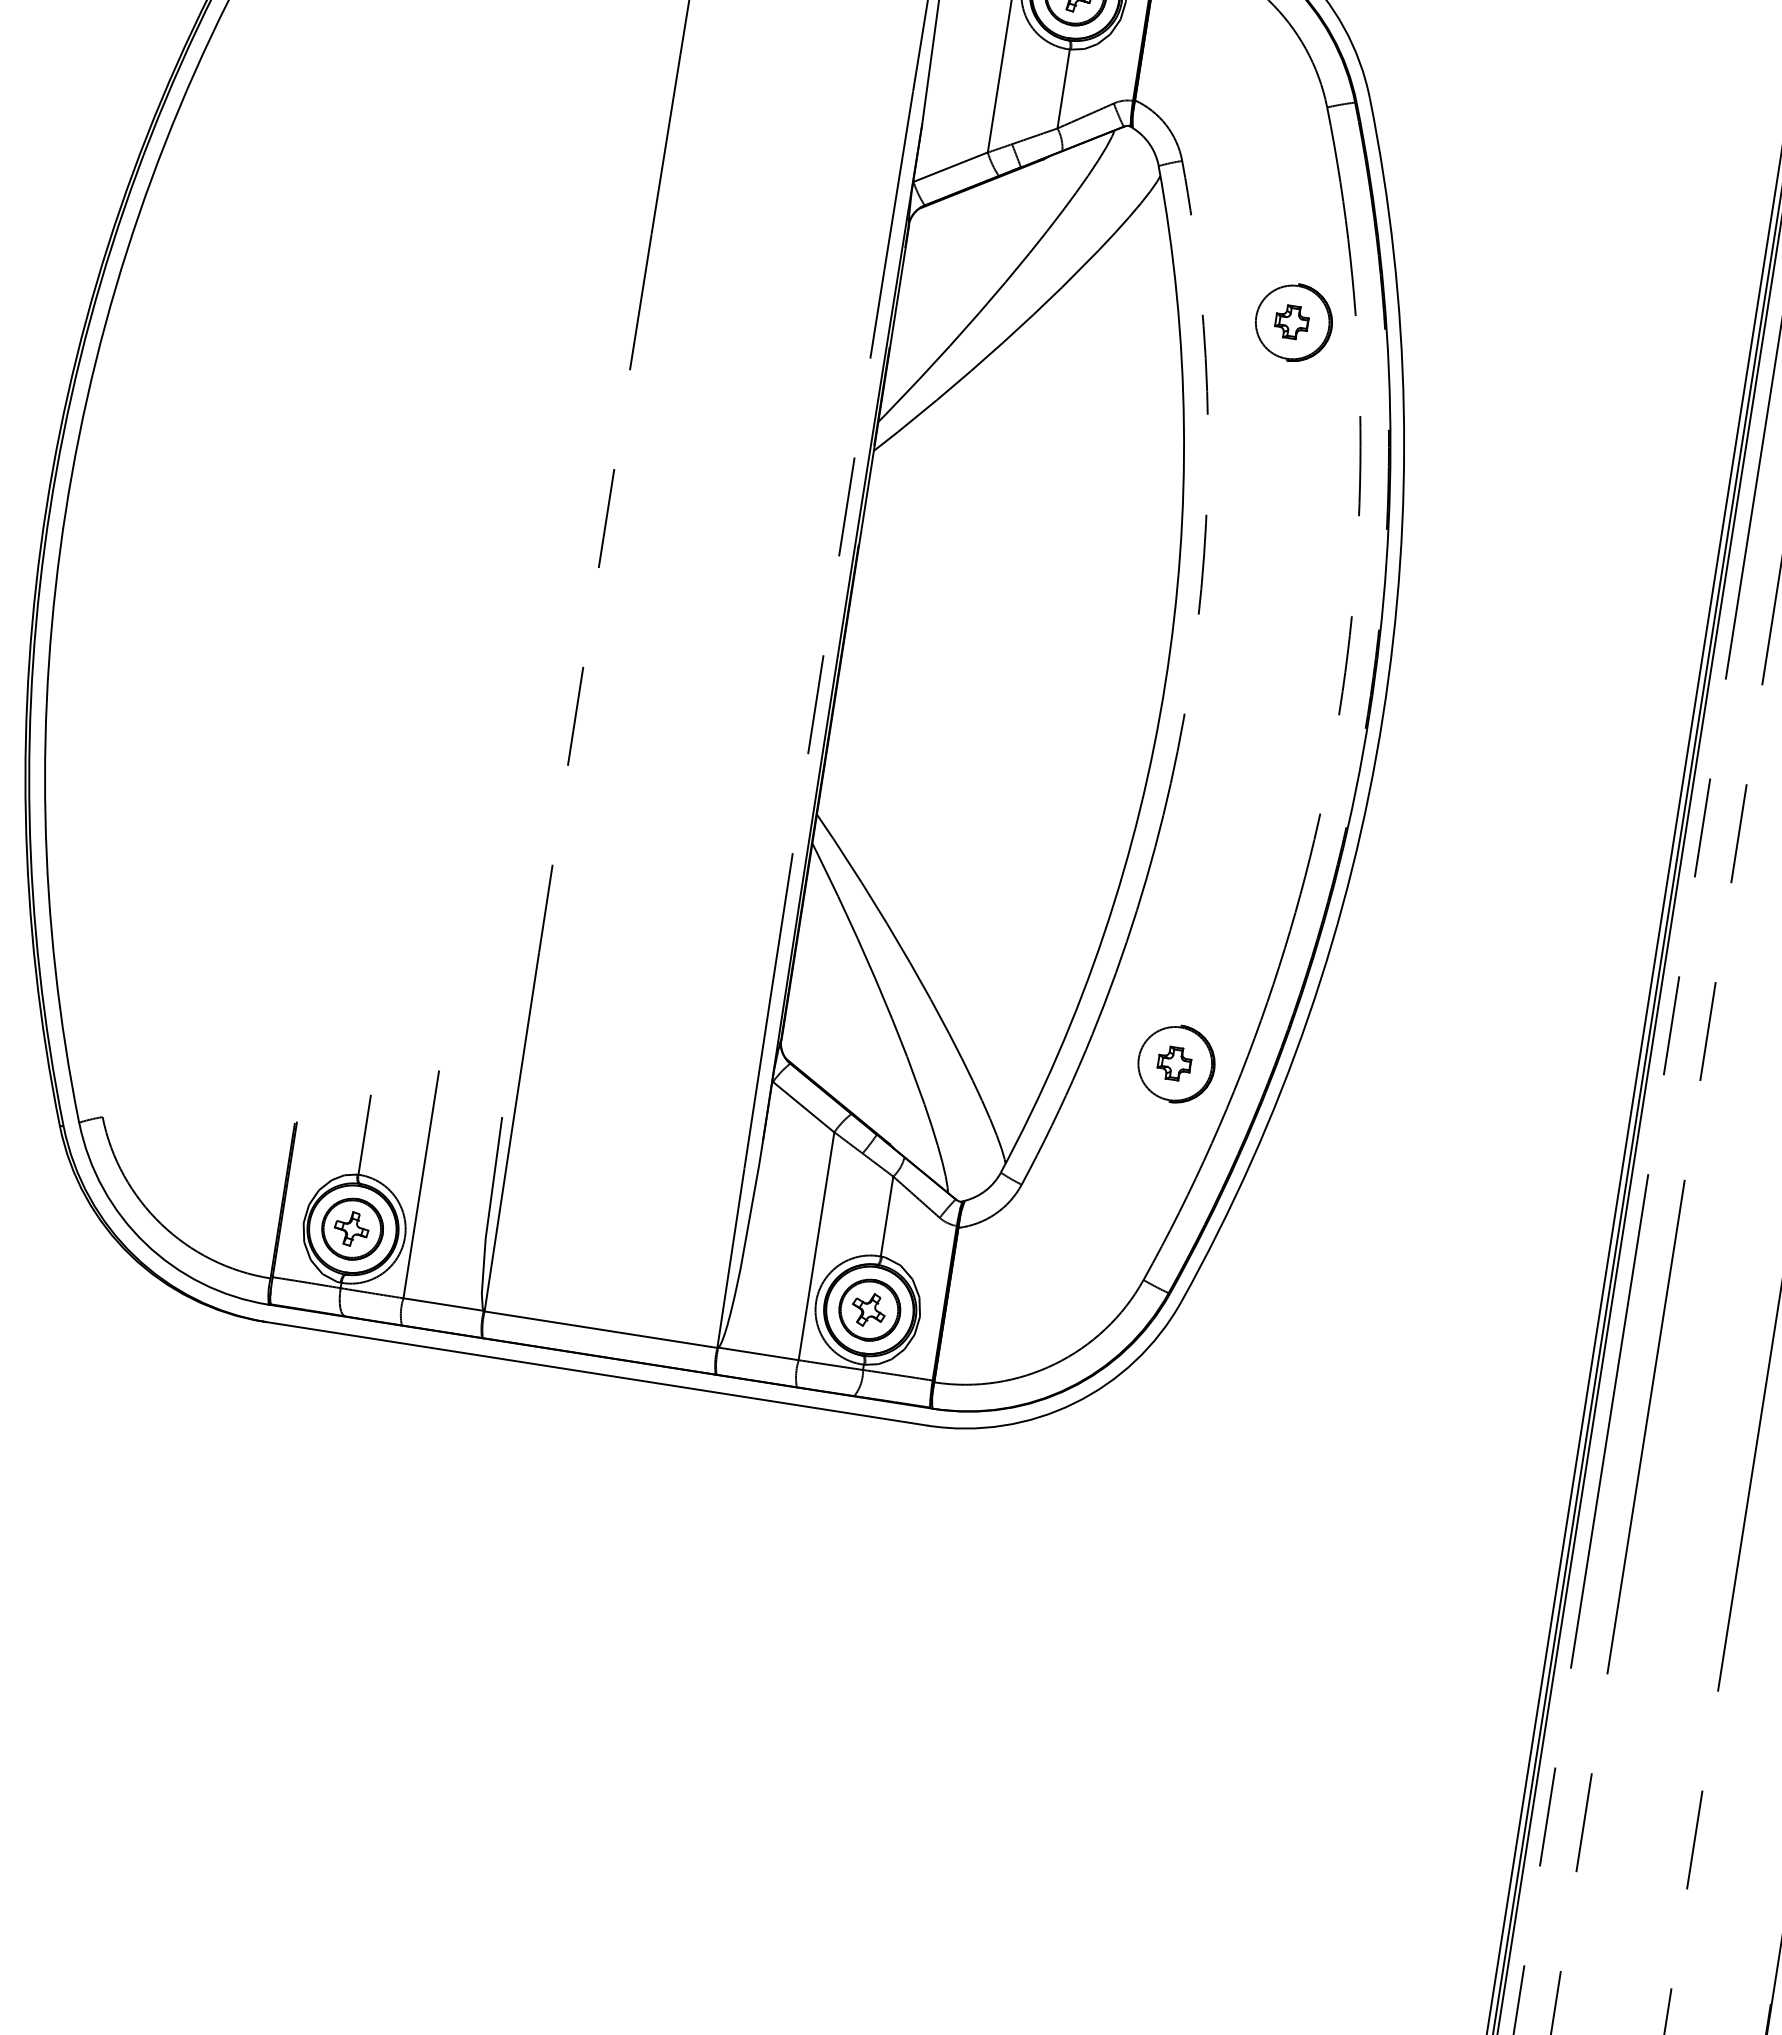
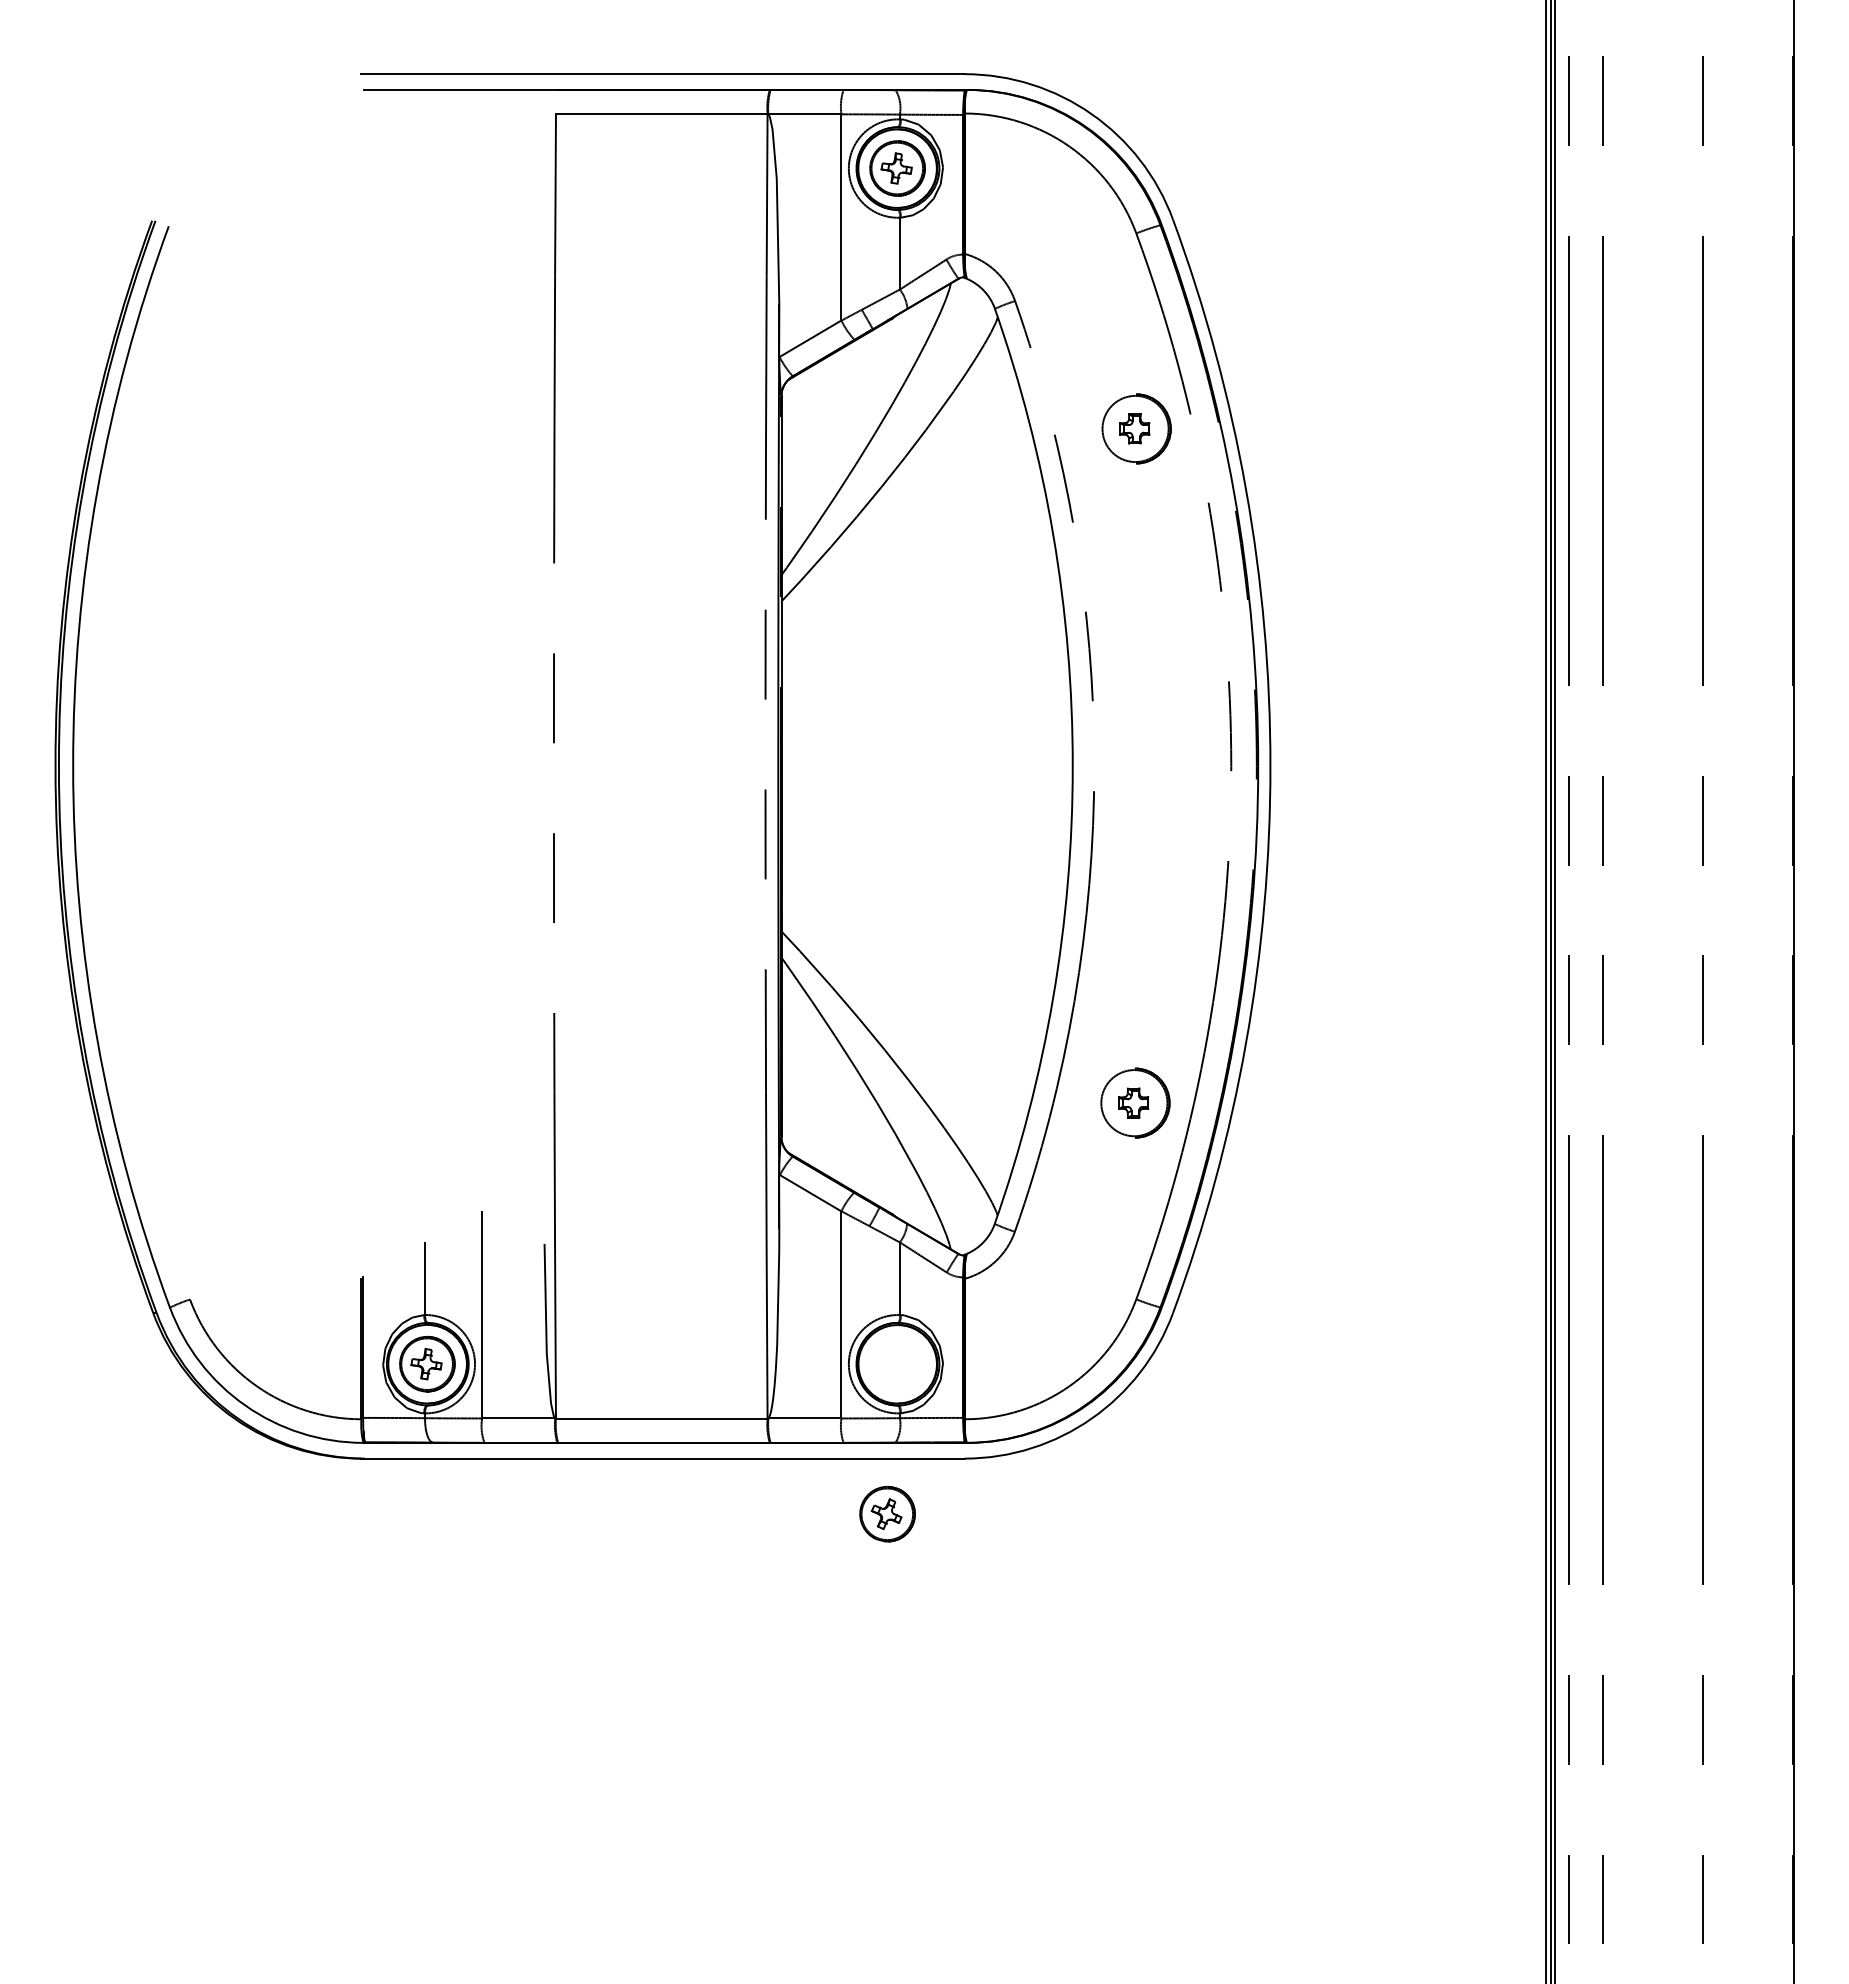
part: (869, 1309) -> (887, 1513), moved

